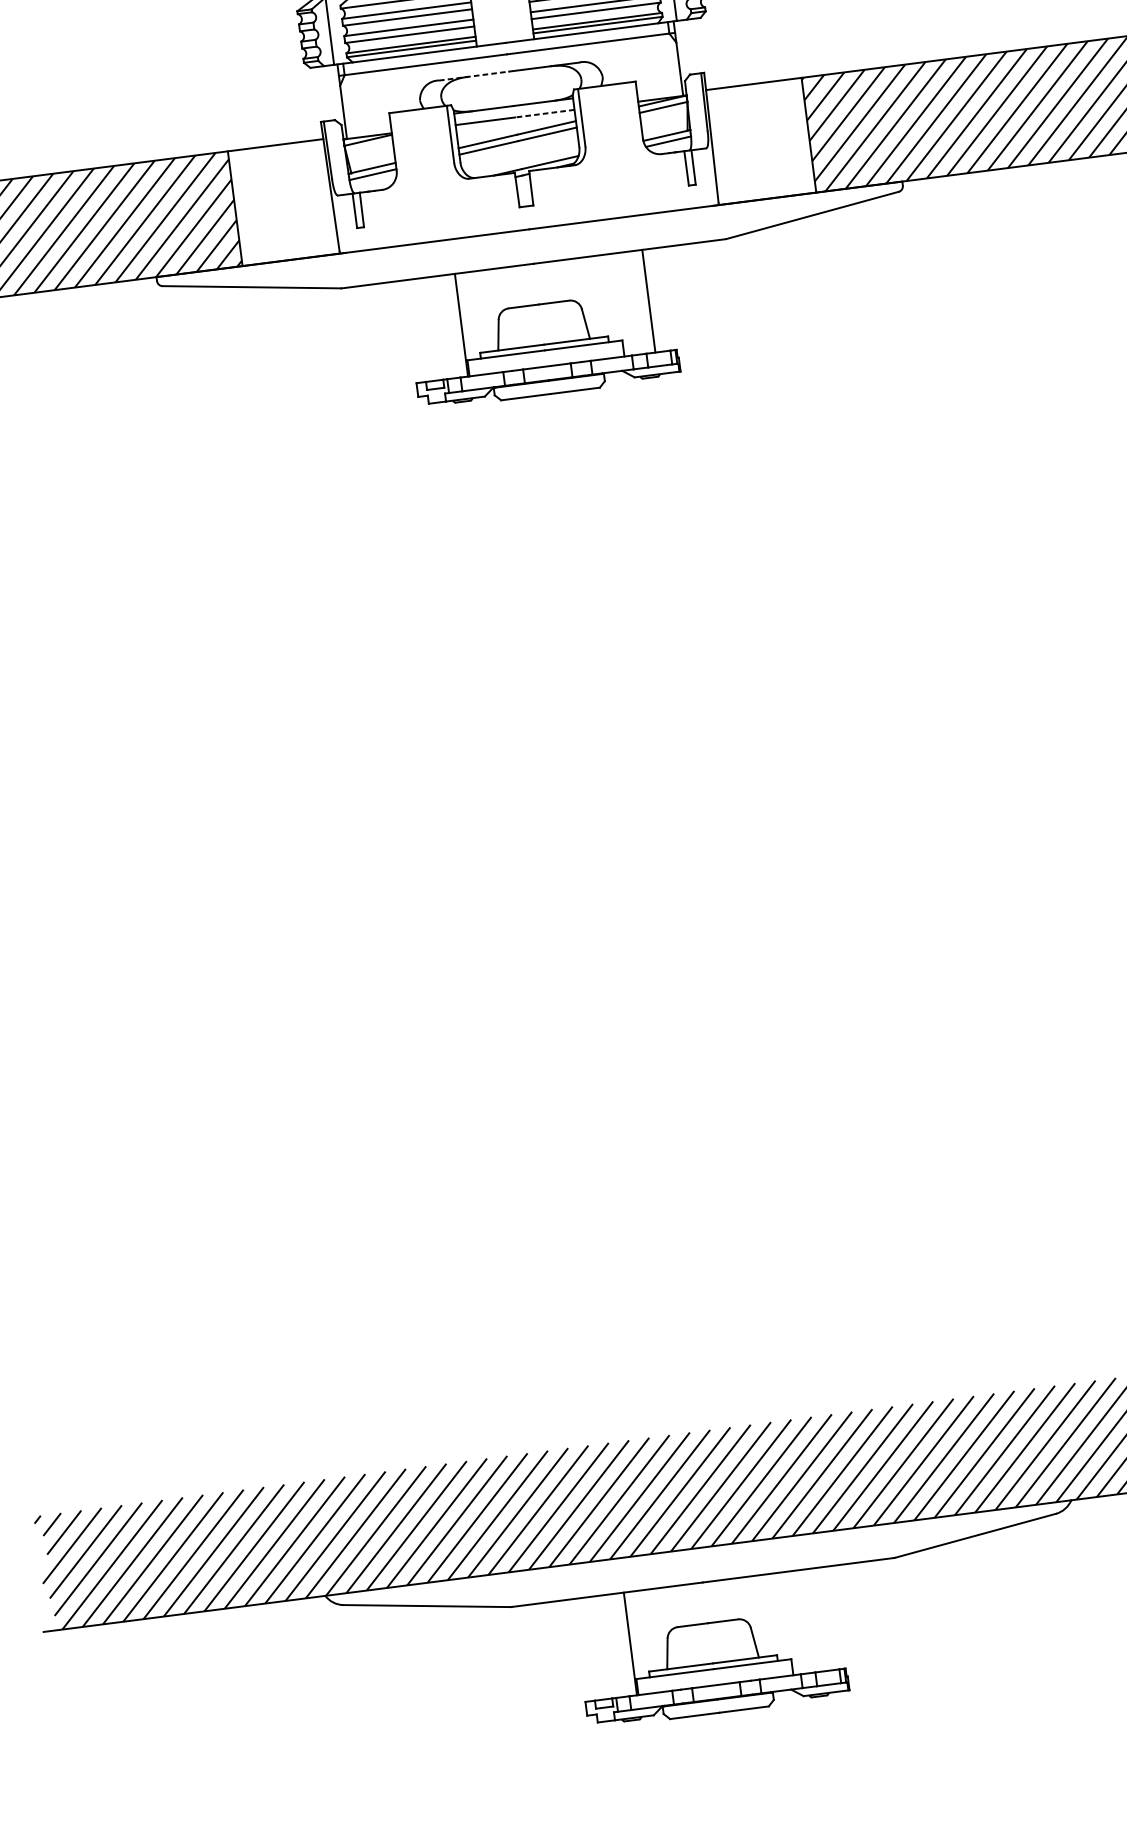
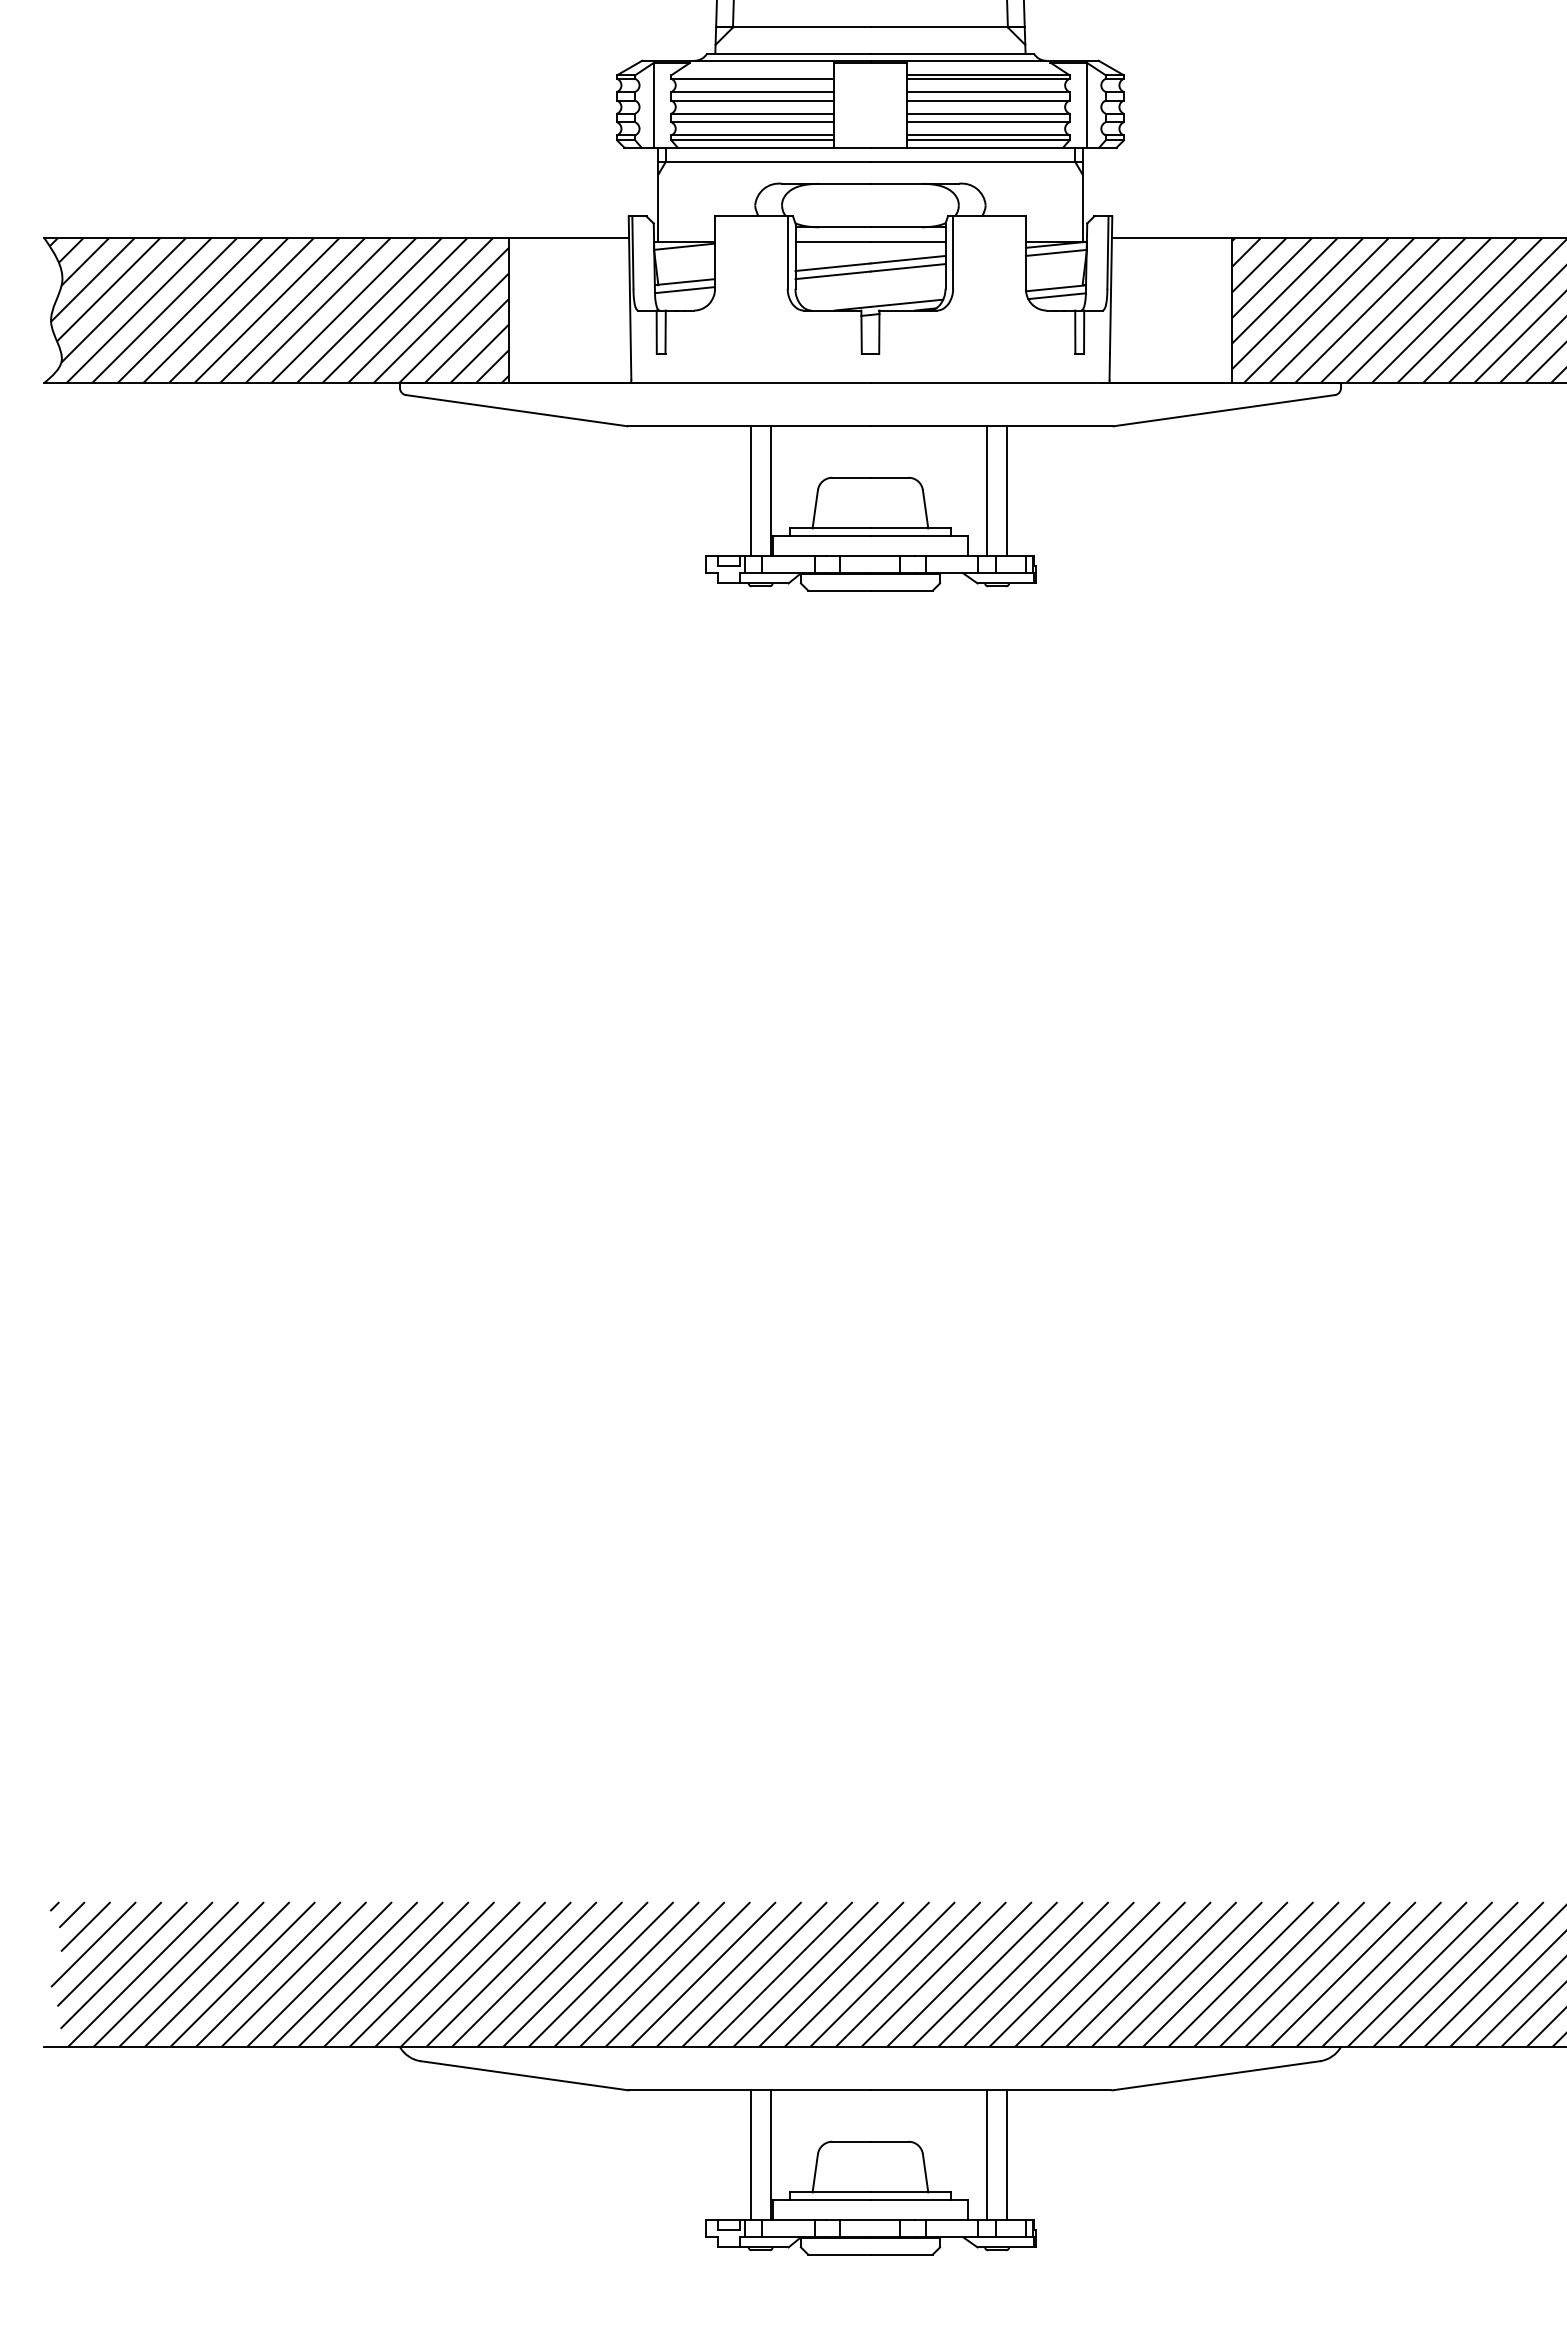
line: (474, 75) -> (826, 183), dashed -> solid
line: (544, 113) -> (907, 241), dashed -> solid
line: (633, 302) -> (987, 490), added
line: (445, 326) -> (750, 490), added
line: (817, 1619) -> (1007, 2154), added
line: (802, 1621) -> (987, 2154), added
line: (614, 1645) -> (750, 2154), added

